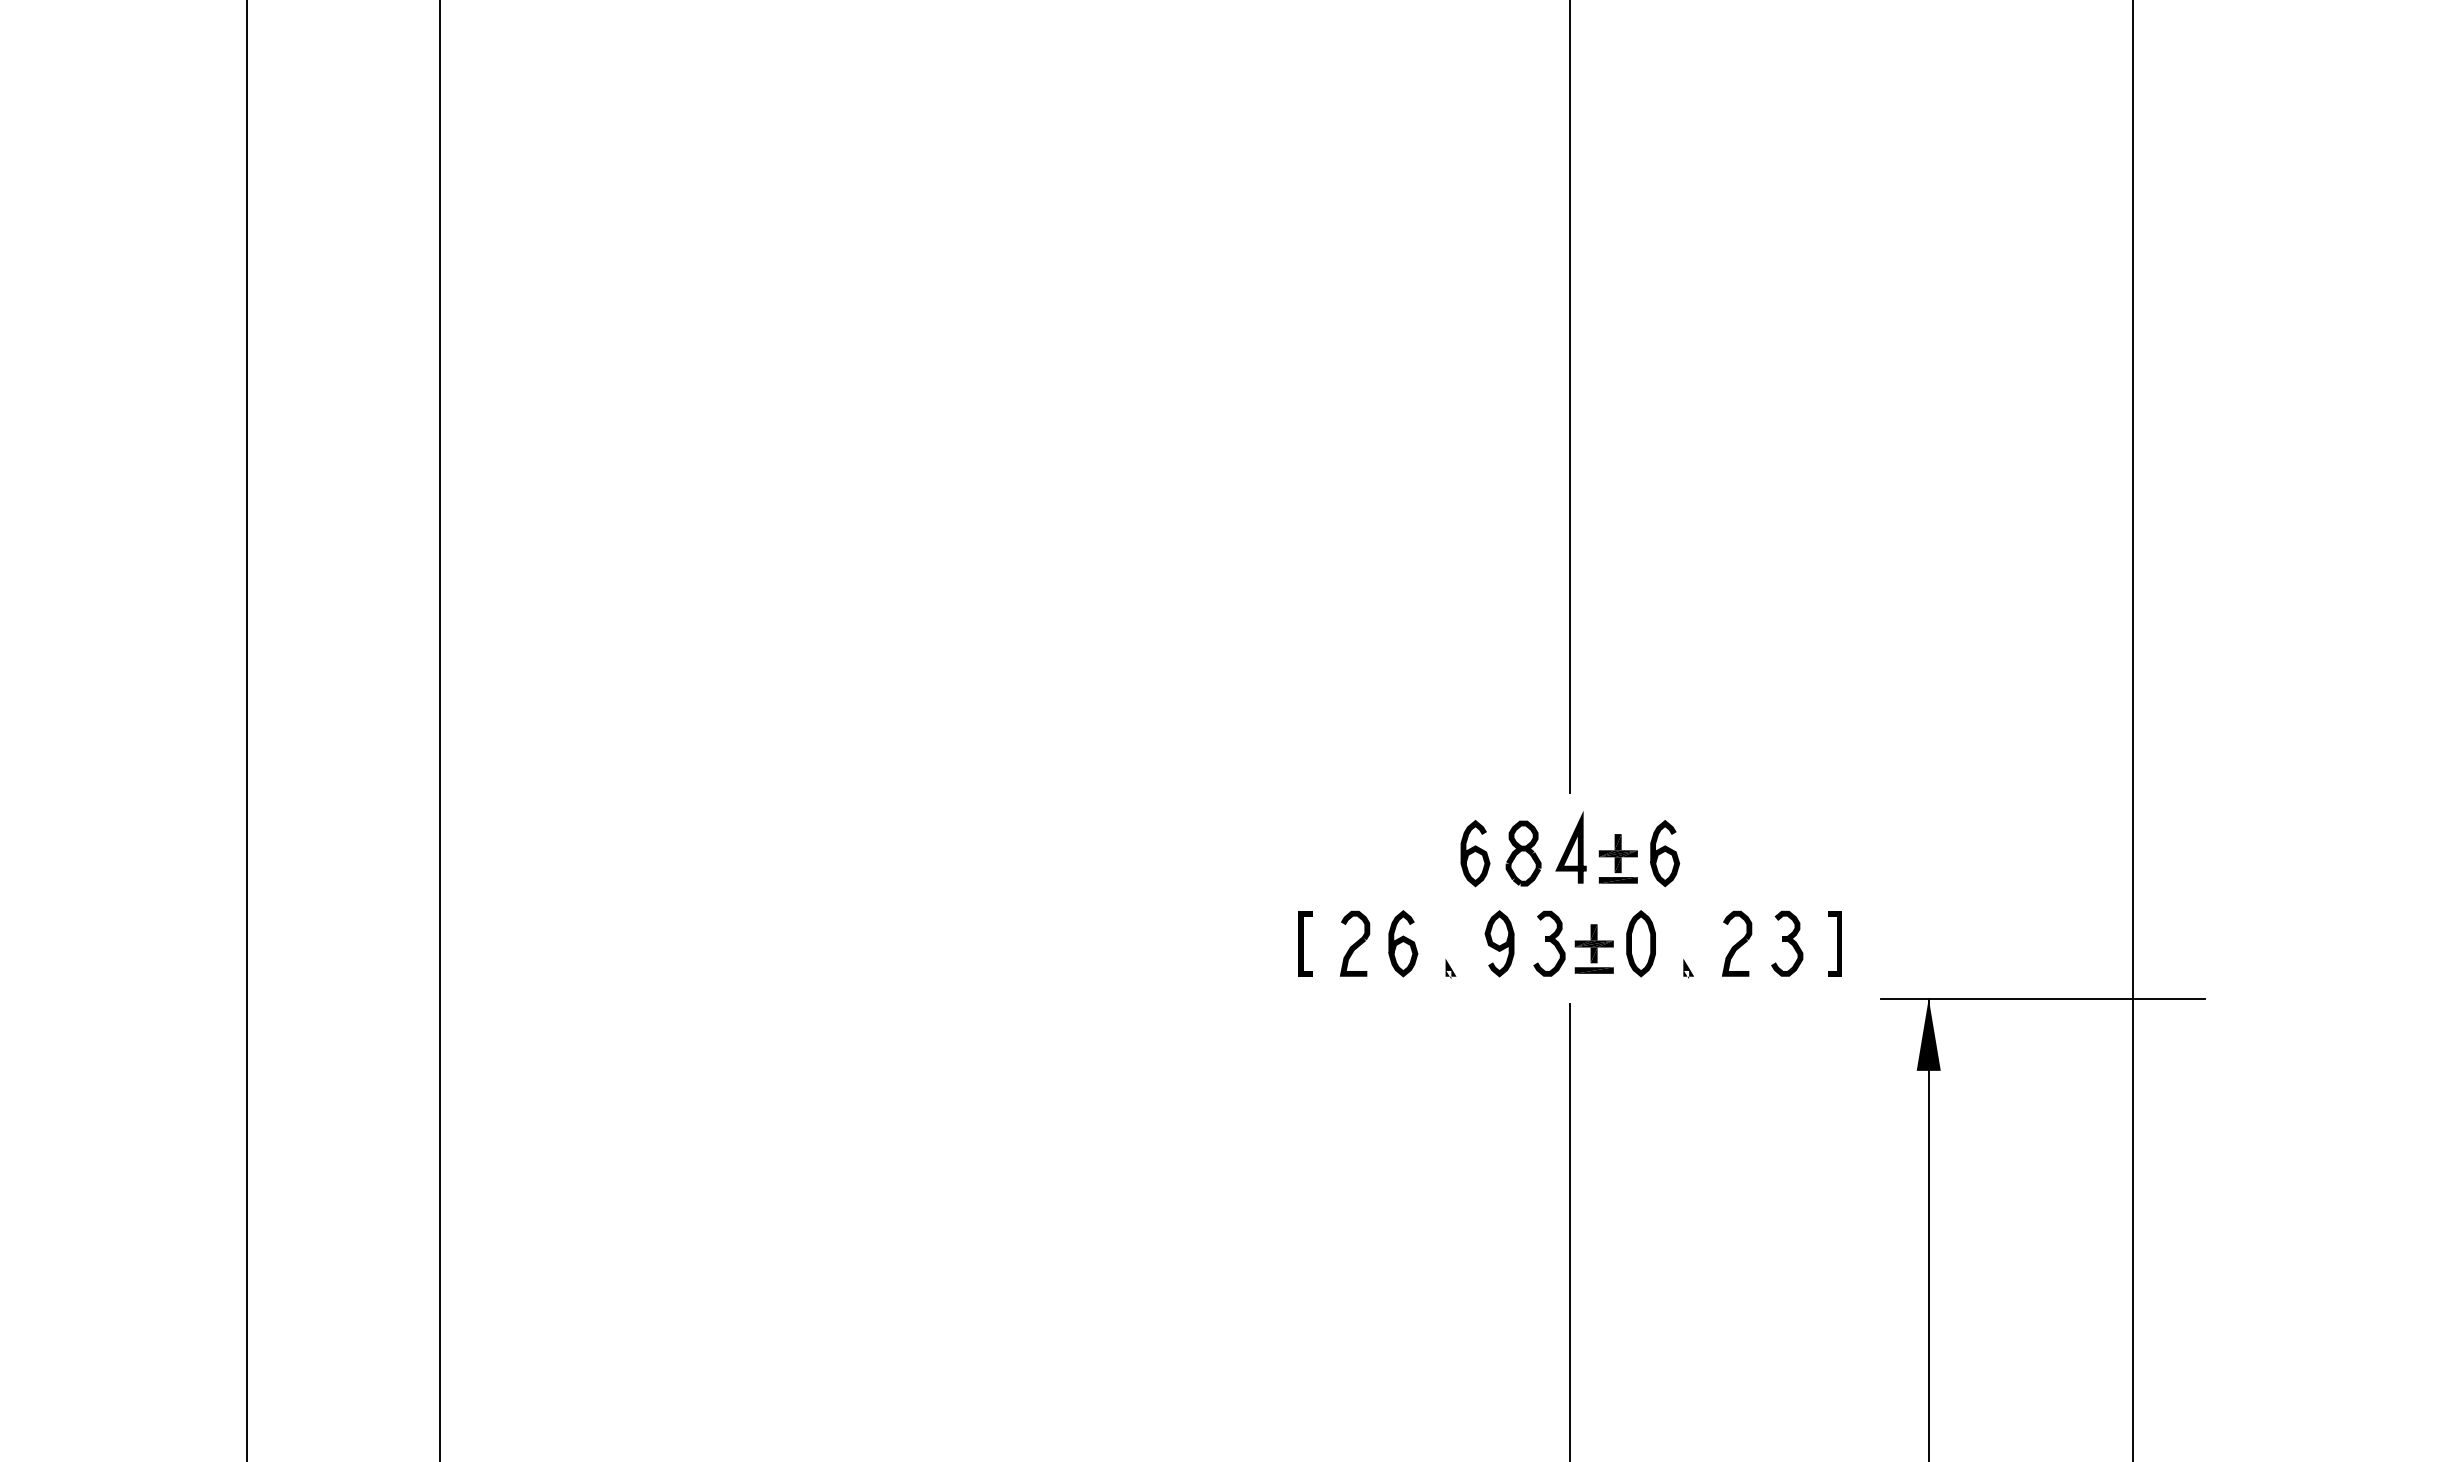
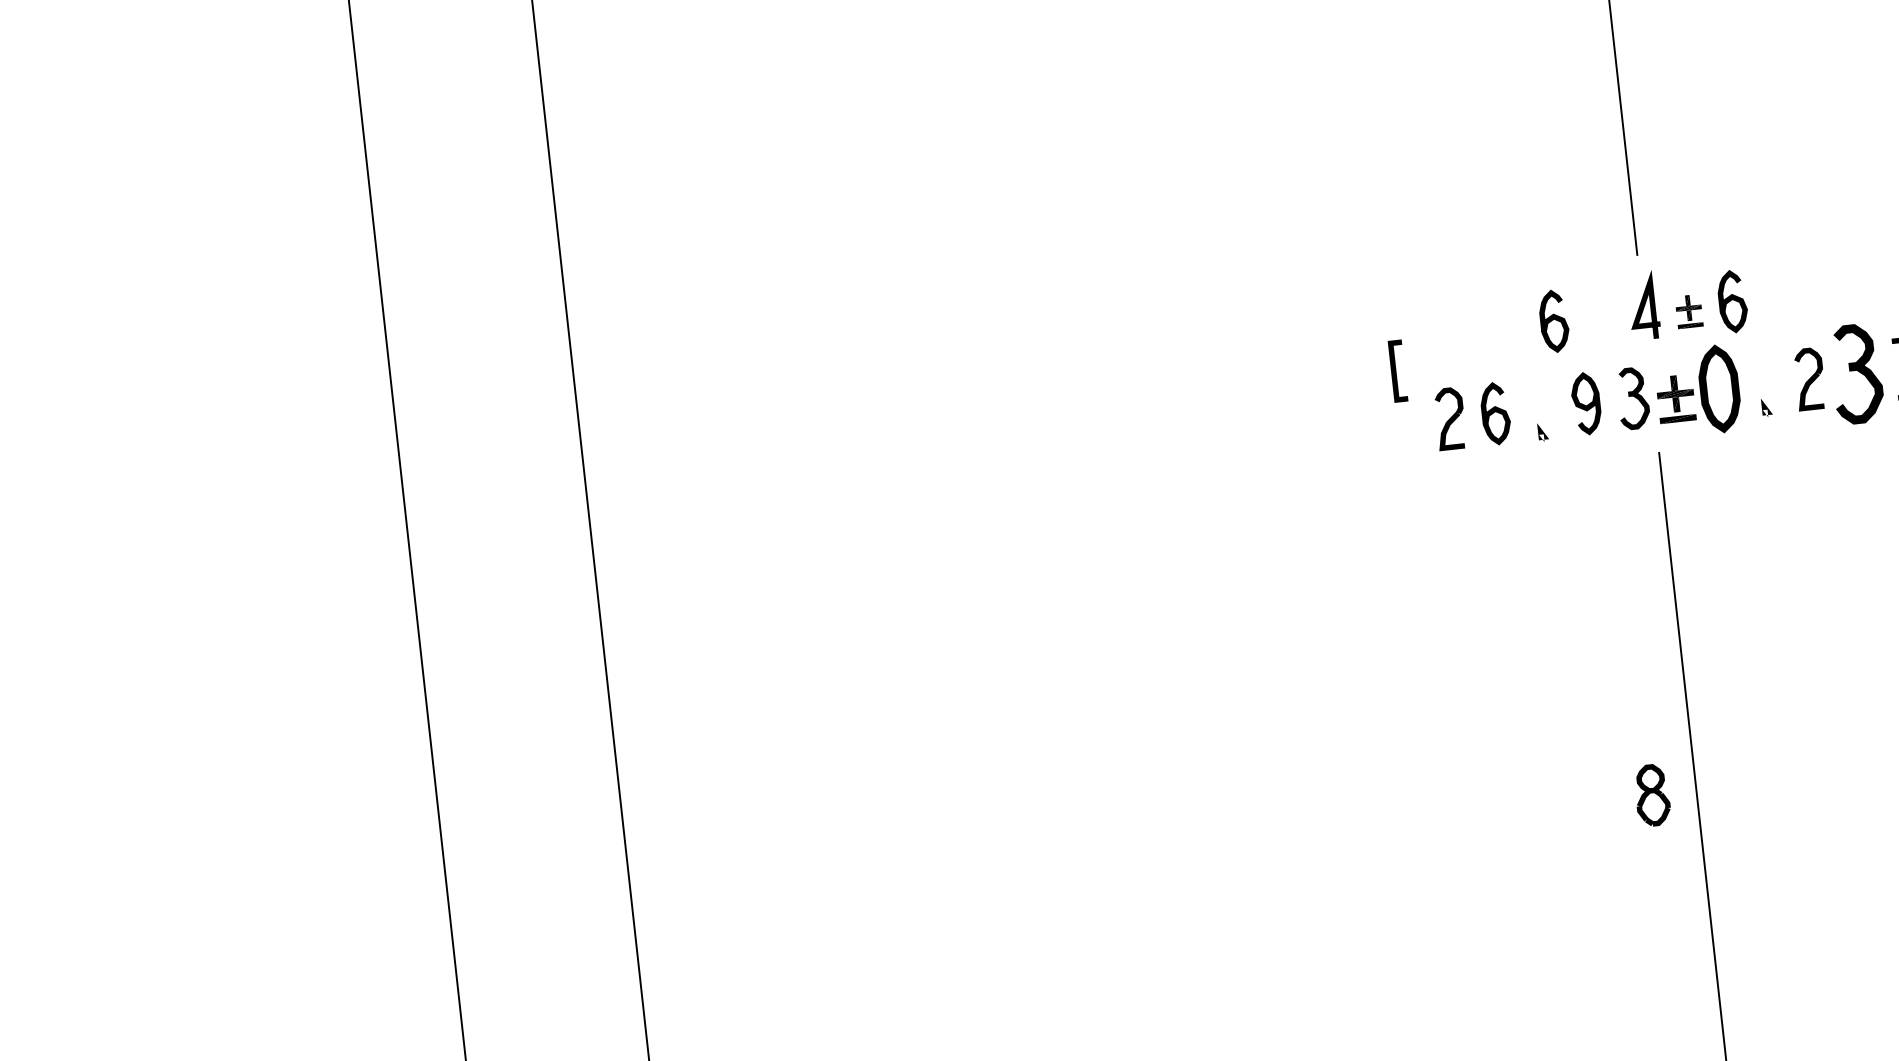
part: (1523, 853) -> (1652, 795), moved
part: (1617, 858) -> (1688, 311), size x0.7
line: (1303, 943) -> (1395, 371), moved
part: (1640, 943) -> (1718, 388), size x1.4
part: (1787, 943) -> (1857, 373), size x1.6

